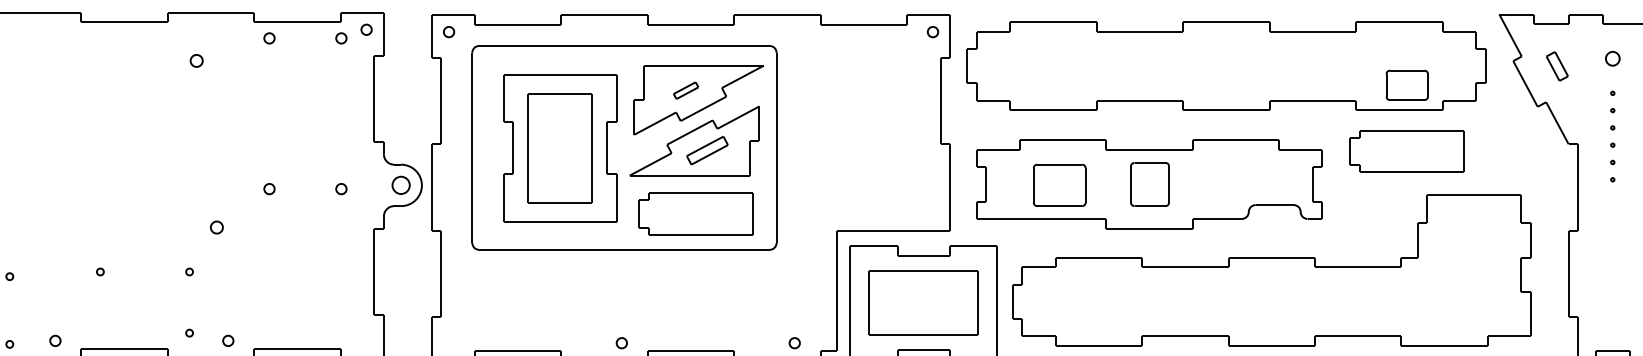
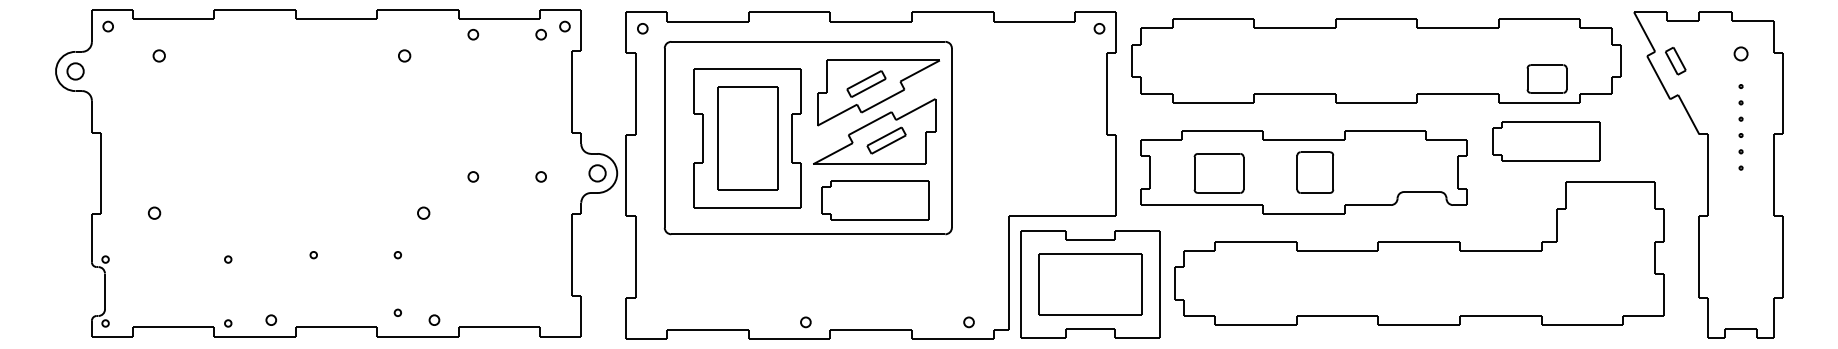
part: (1557, 66) -> (1675, 61), moved
part: (686, 90) -> (866, 83), size x1.67
part: (1150, 184) -> (1315, 172), moved

